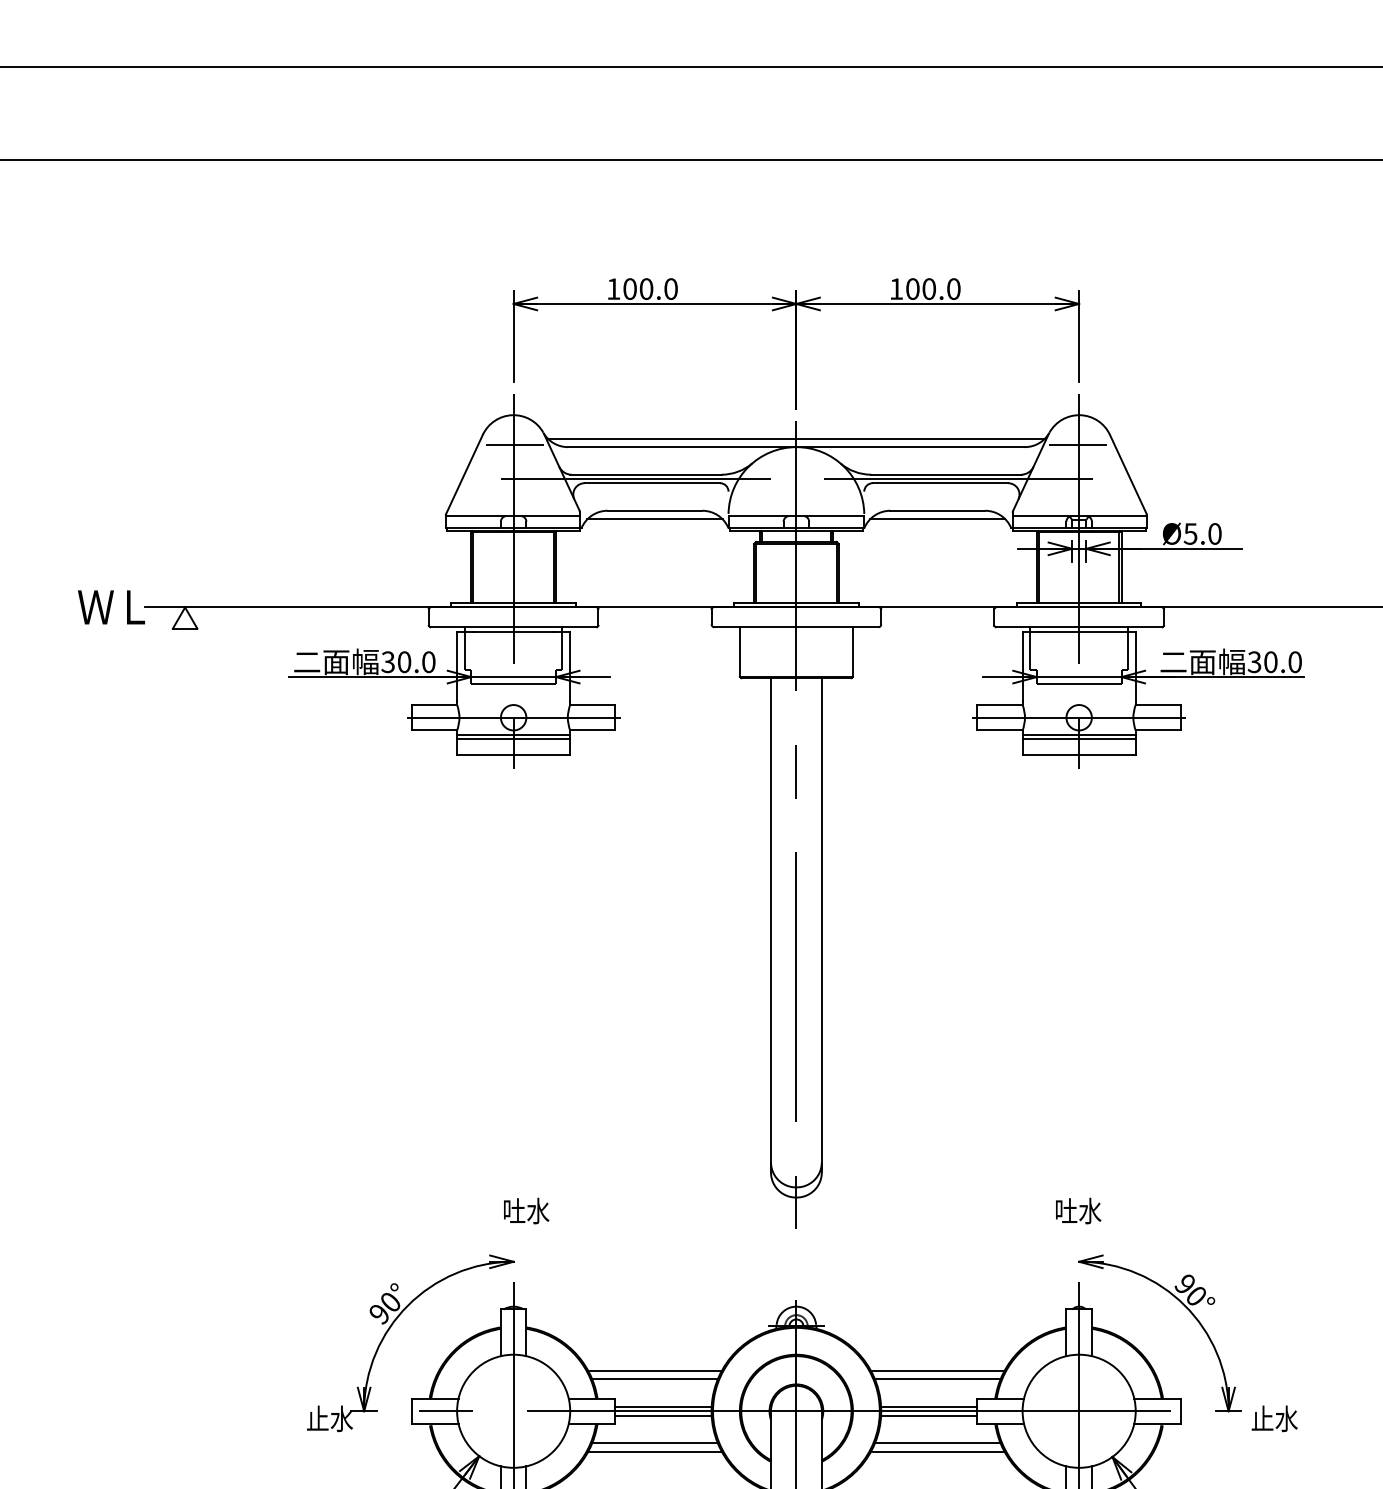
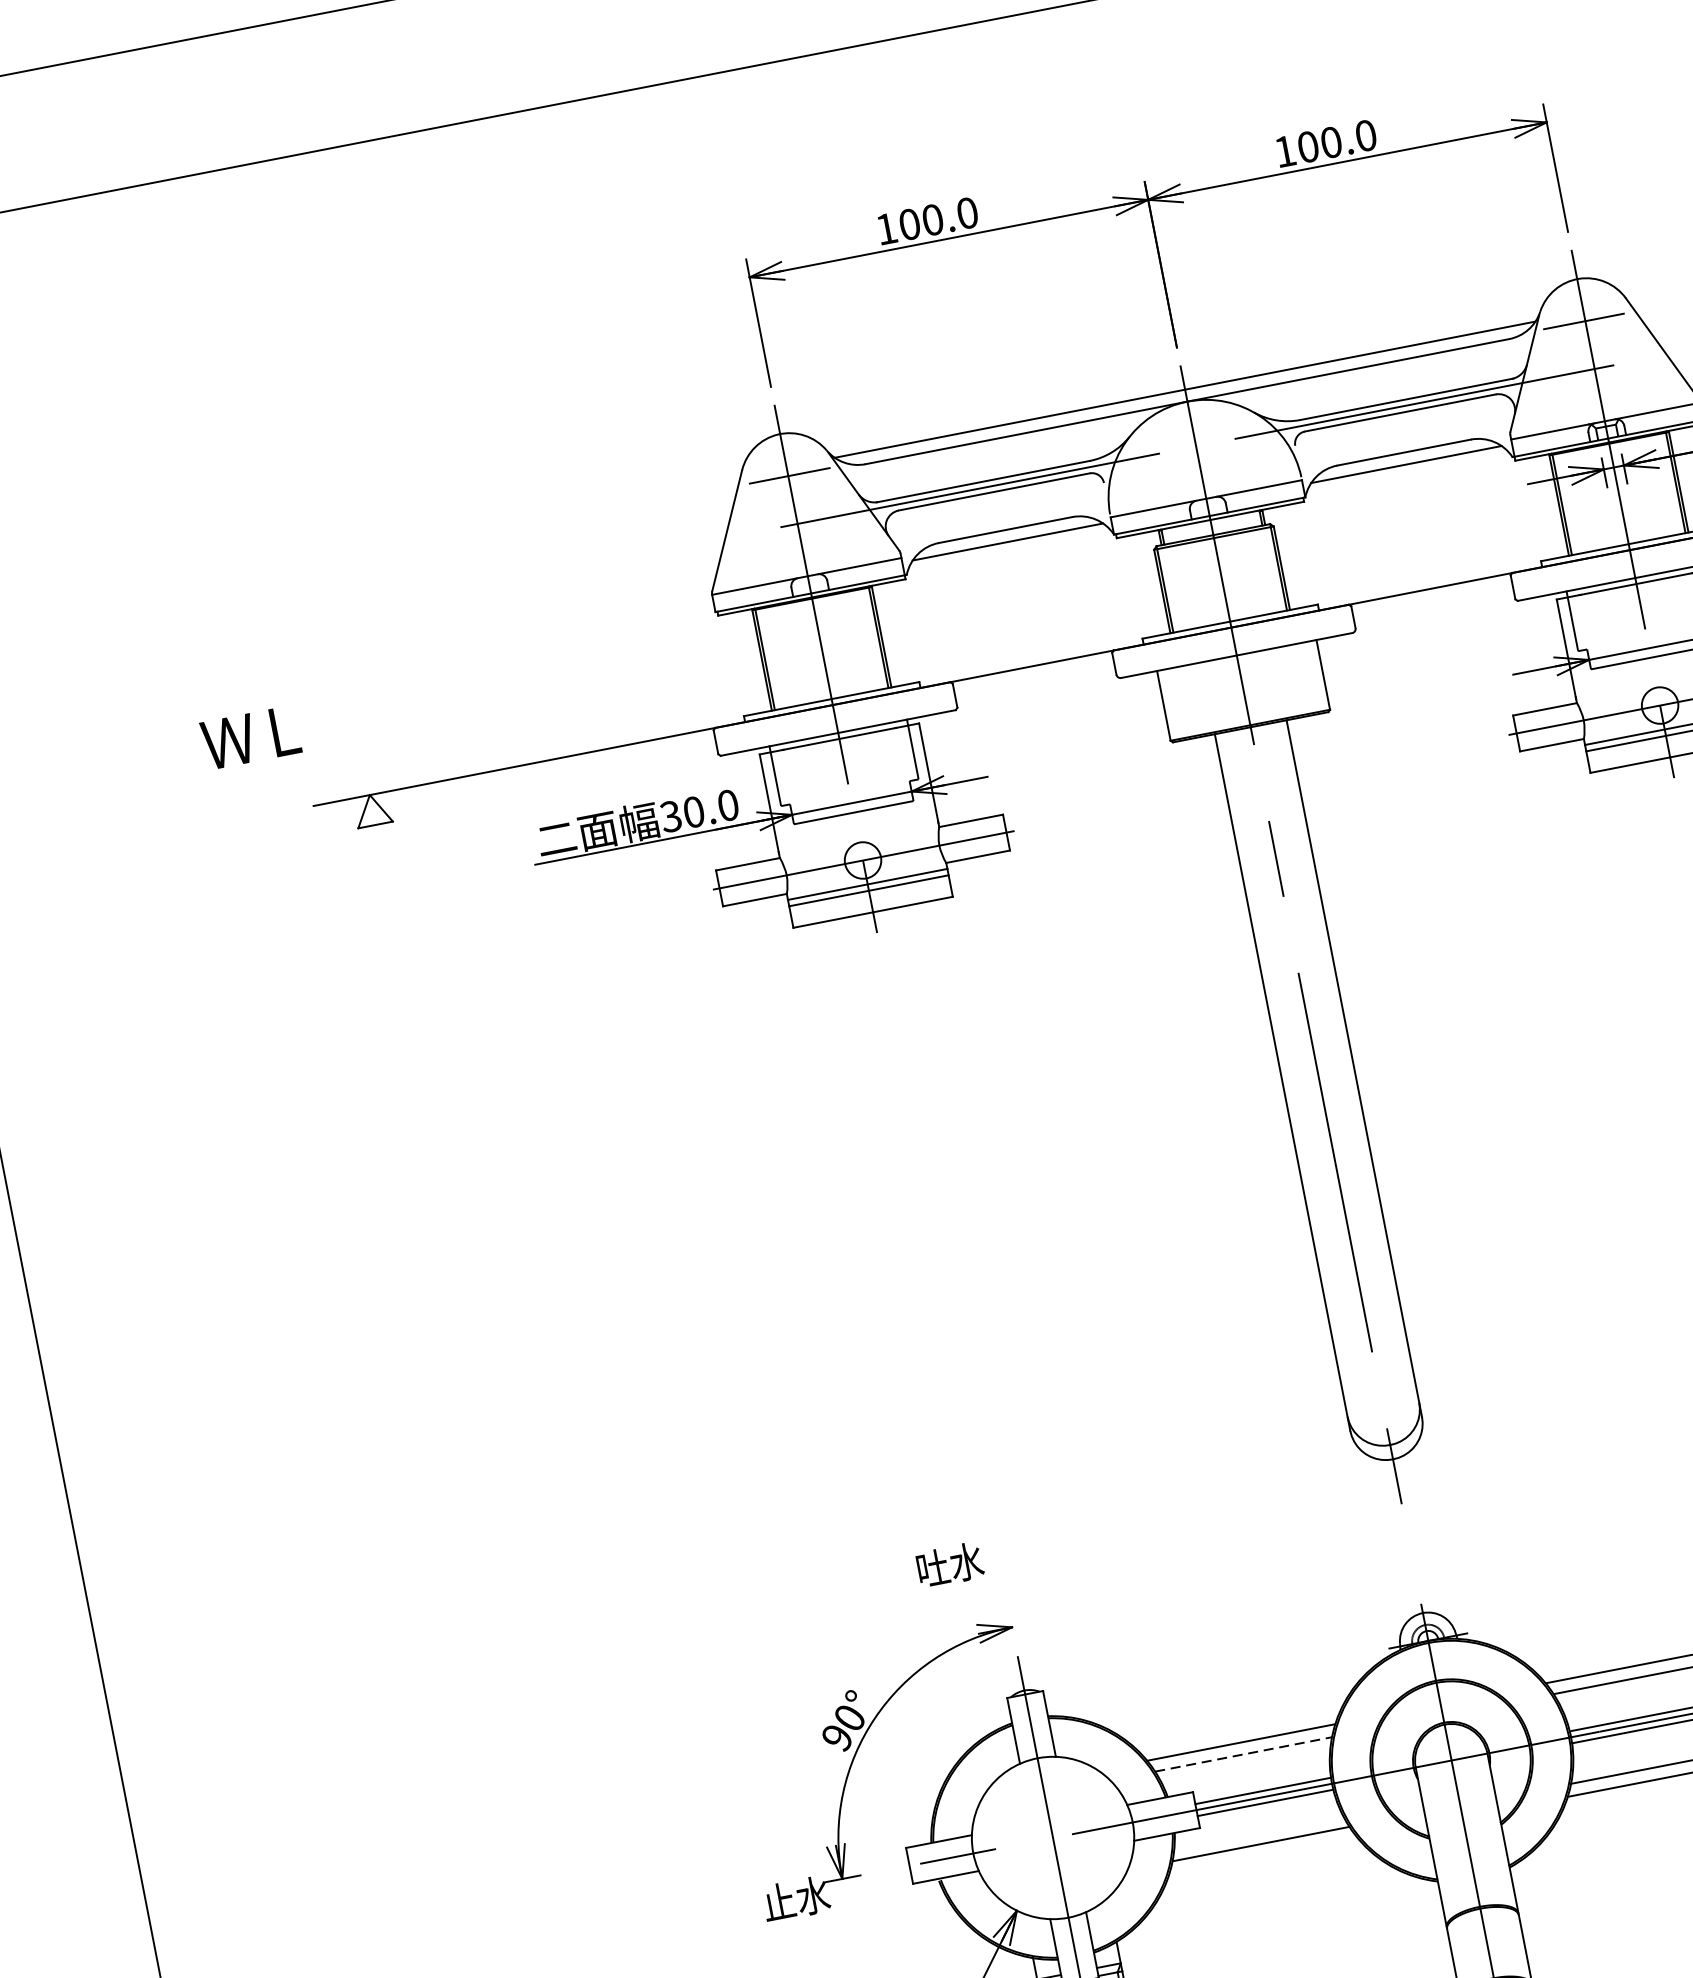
text: (111, 607) -> (250, 737), moved
text: (526, 1210) -> (949, 1564), moved
line: (655, 1379) -> (1244, 1754), solid -> dashed
line: (654, 1451) -> (1262, 1856), removed

